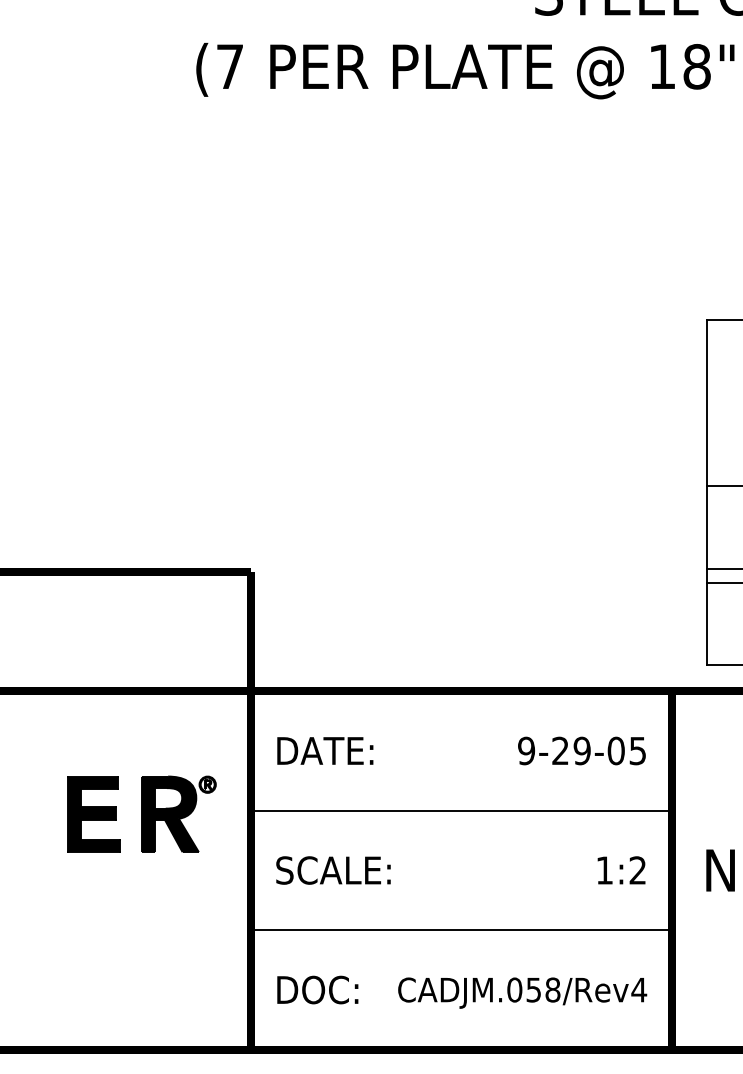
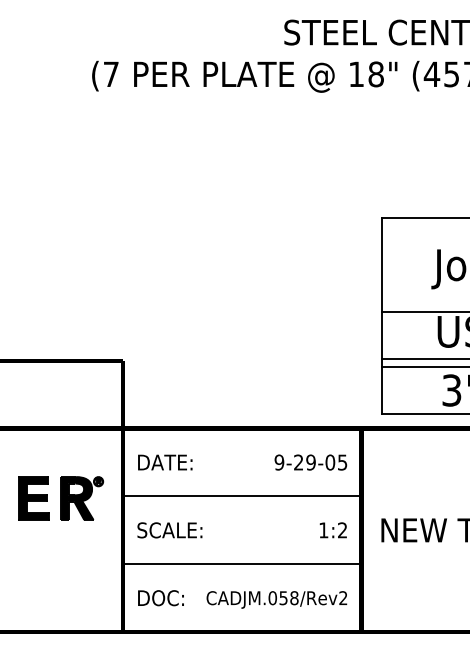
text: (637, 990) -> (342, 598), CADJM.058/Rev4 -> CADJM.058/Rev2

